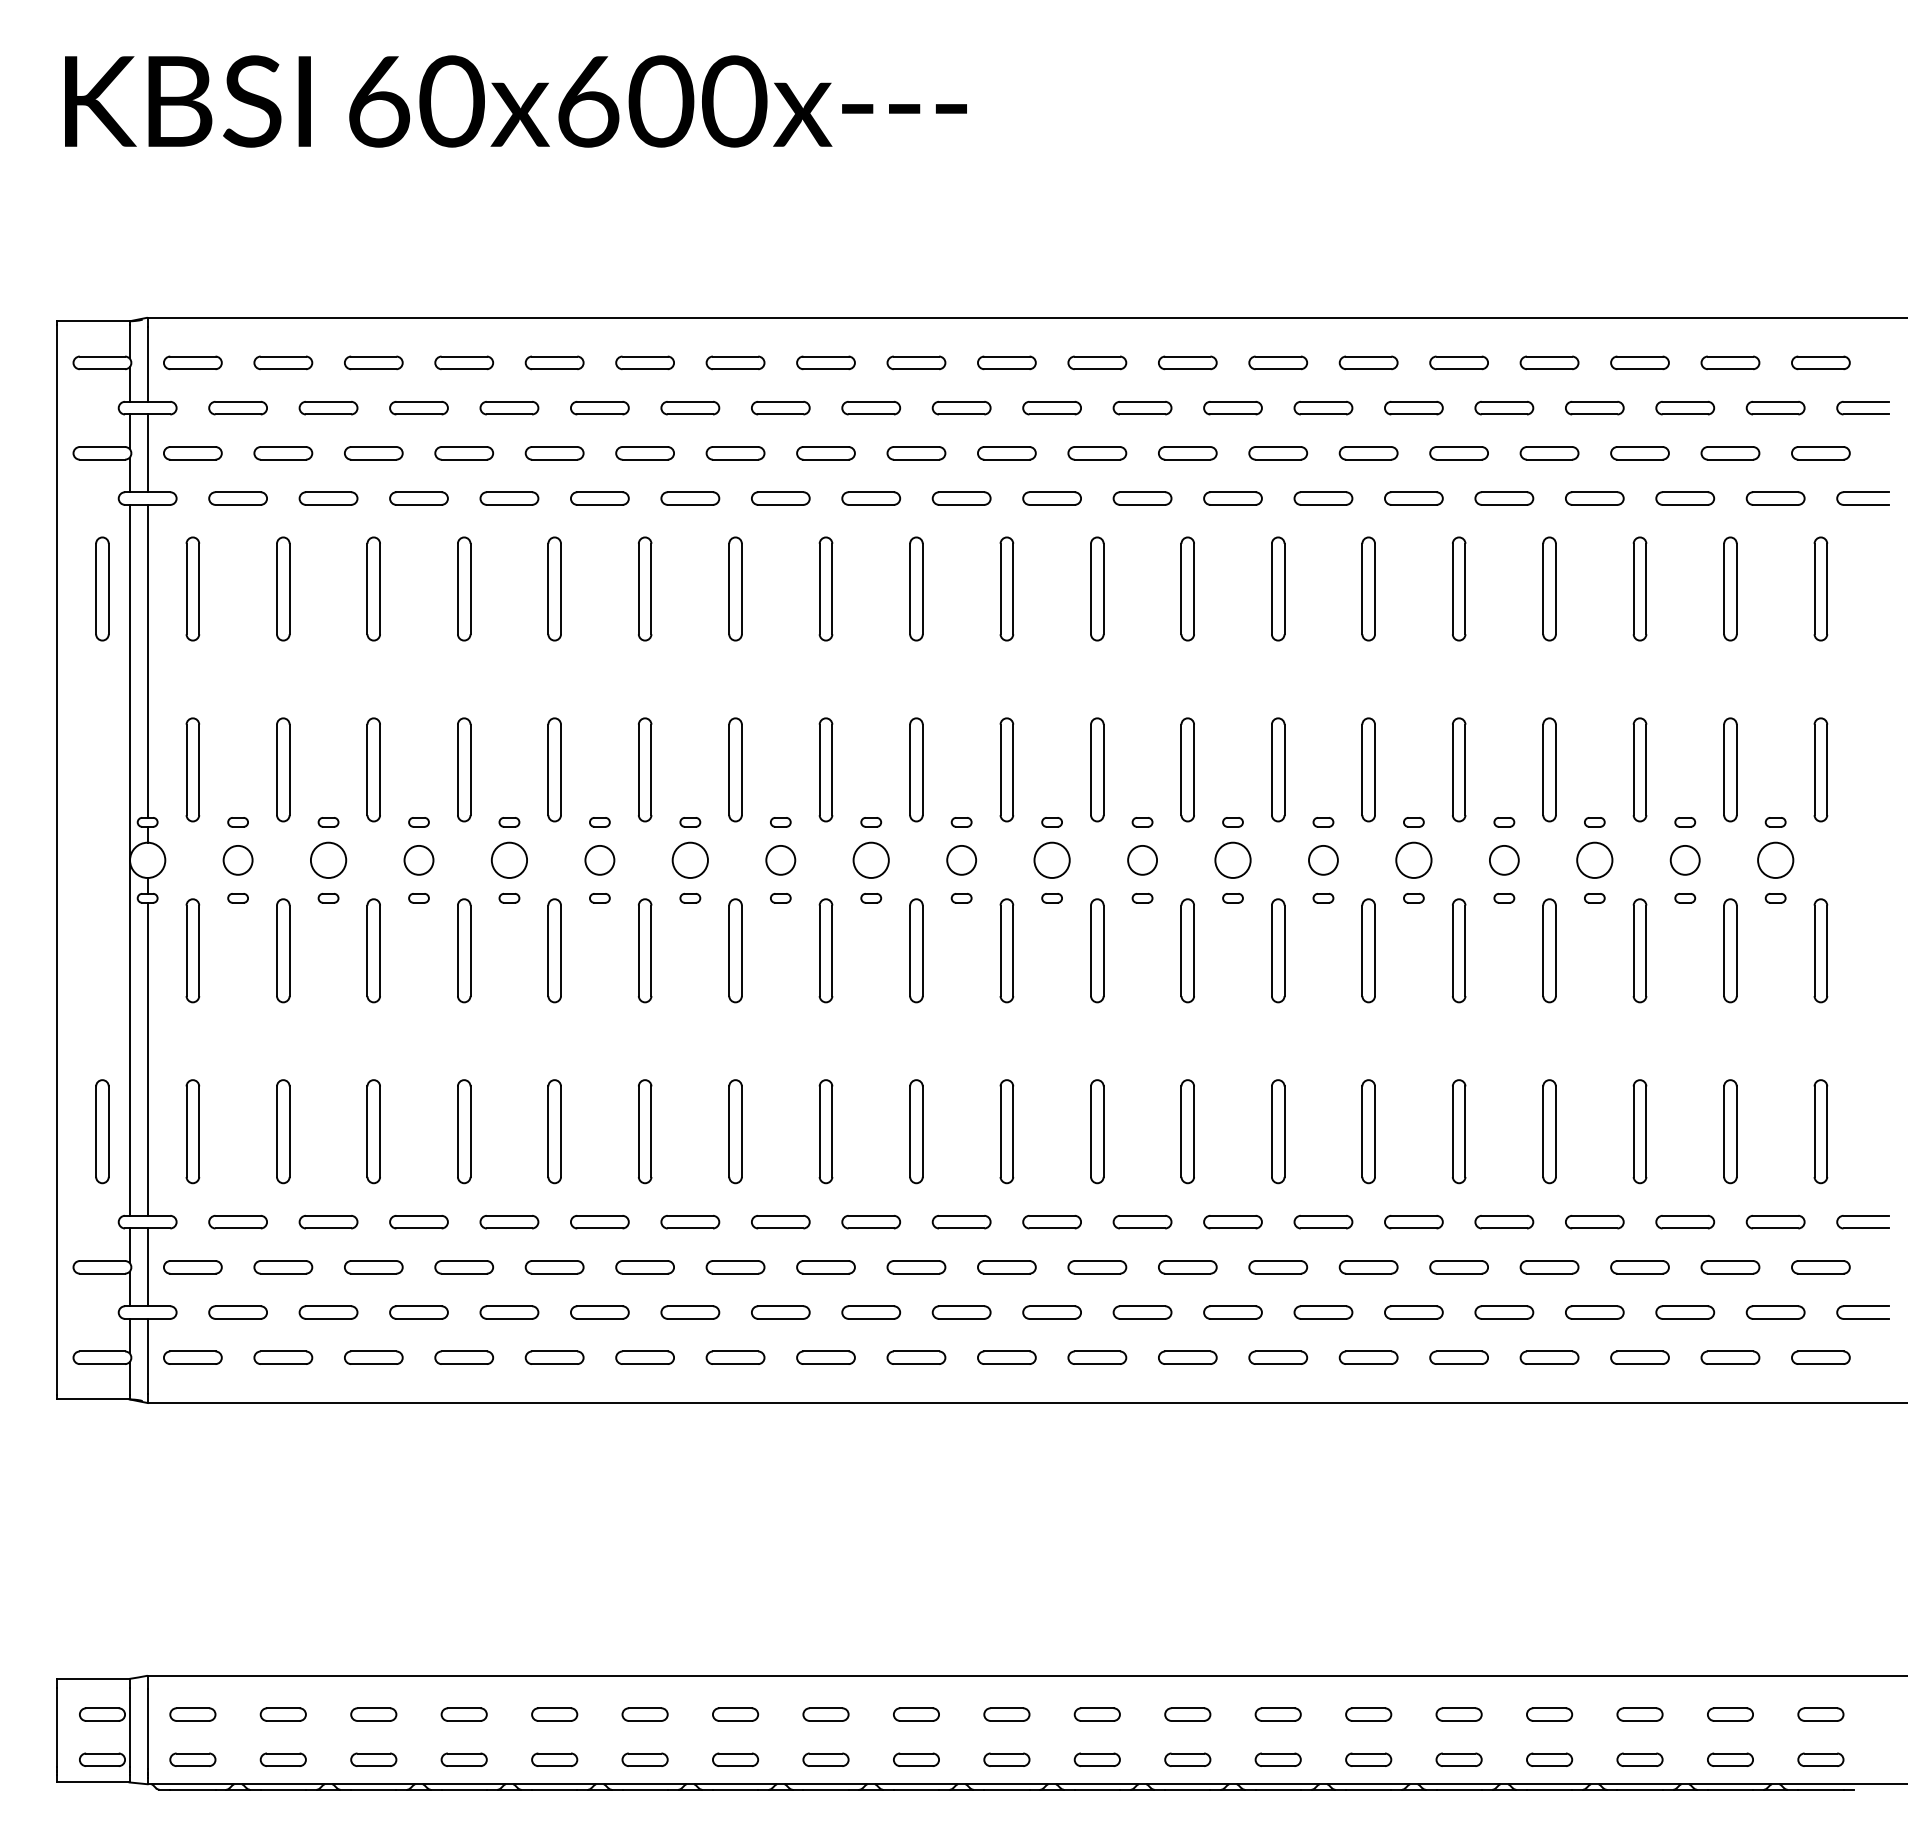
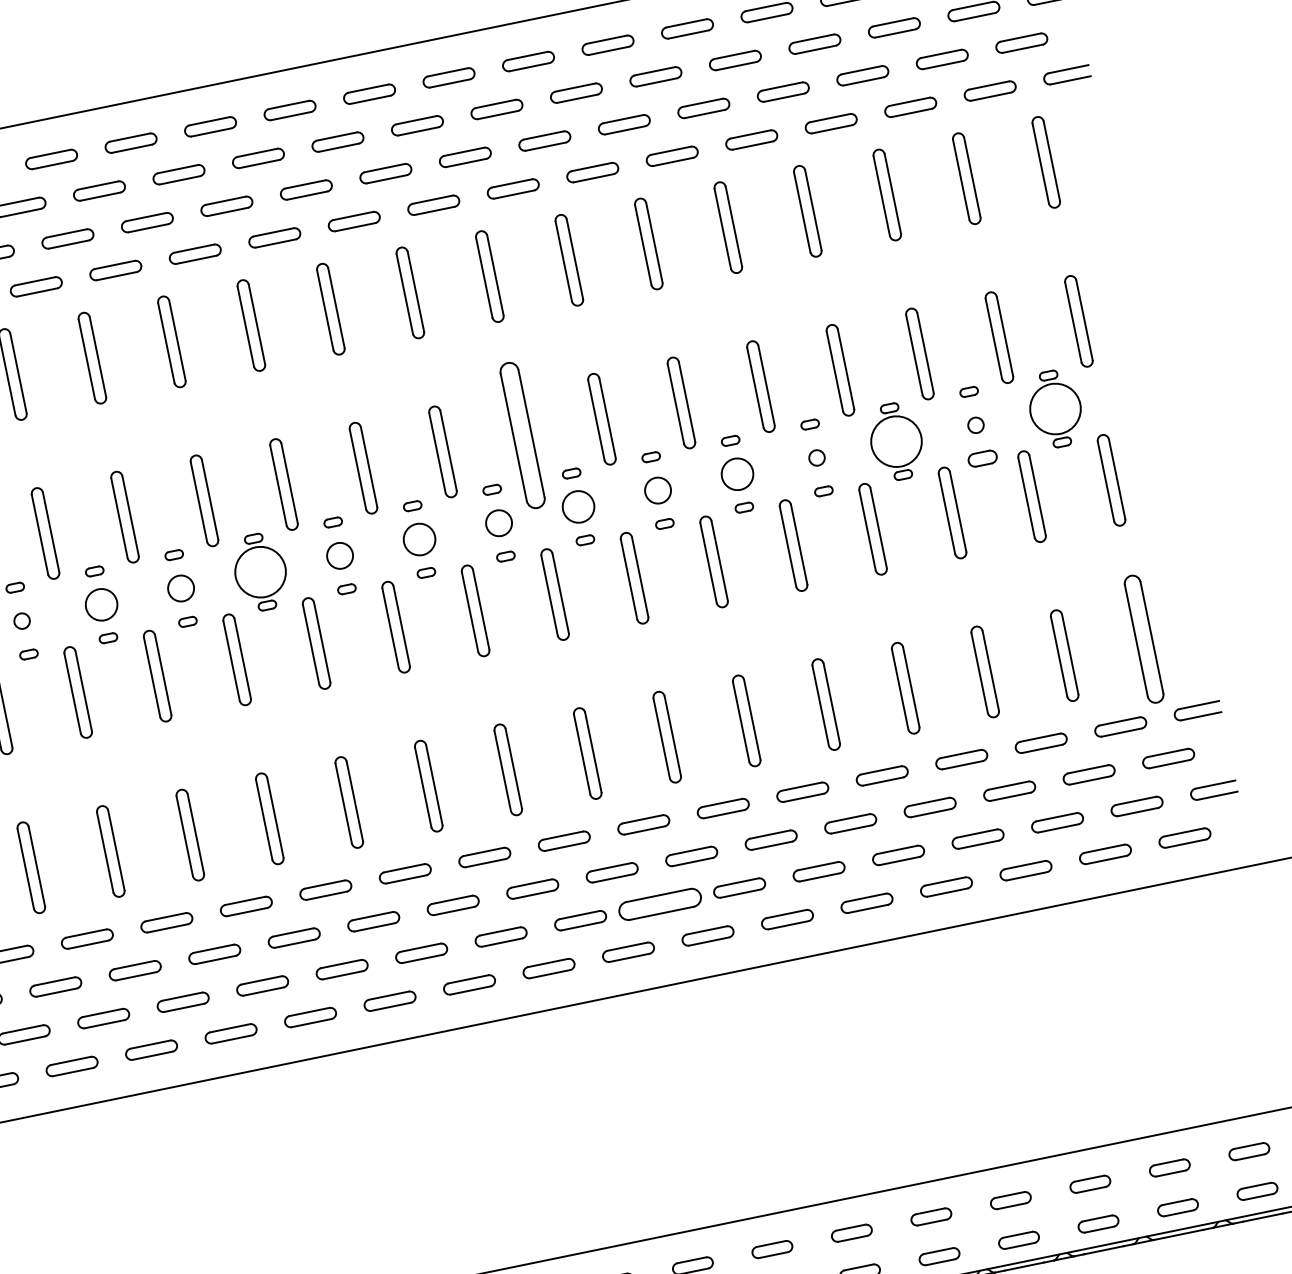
part: (1187, 769) -> (522, 435), size x1.6
circle: (599, 859) -> (21, 620), size x0.6
circle: (870, 859) -> (259, 571), size x1.6
circle: (1503, 859) -> (816, 457), size x0.6
circle: (1594, 859) -> (896, 440), size x1.6
circle: (1684, 859) -> (975, 424), size x0.6
circle: (1775, 859) -> (1055, 408), size x1.6
part: (1685, 898) -> (983, 458), size x1.6
part: (1820, 1131) -> (1143, 639), size x1.4
part: (1232, 1312) -> (659, 904), size x1.6

